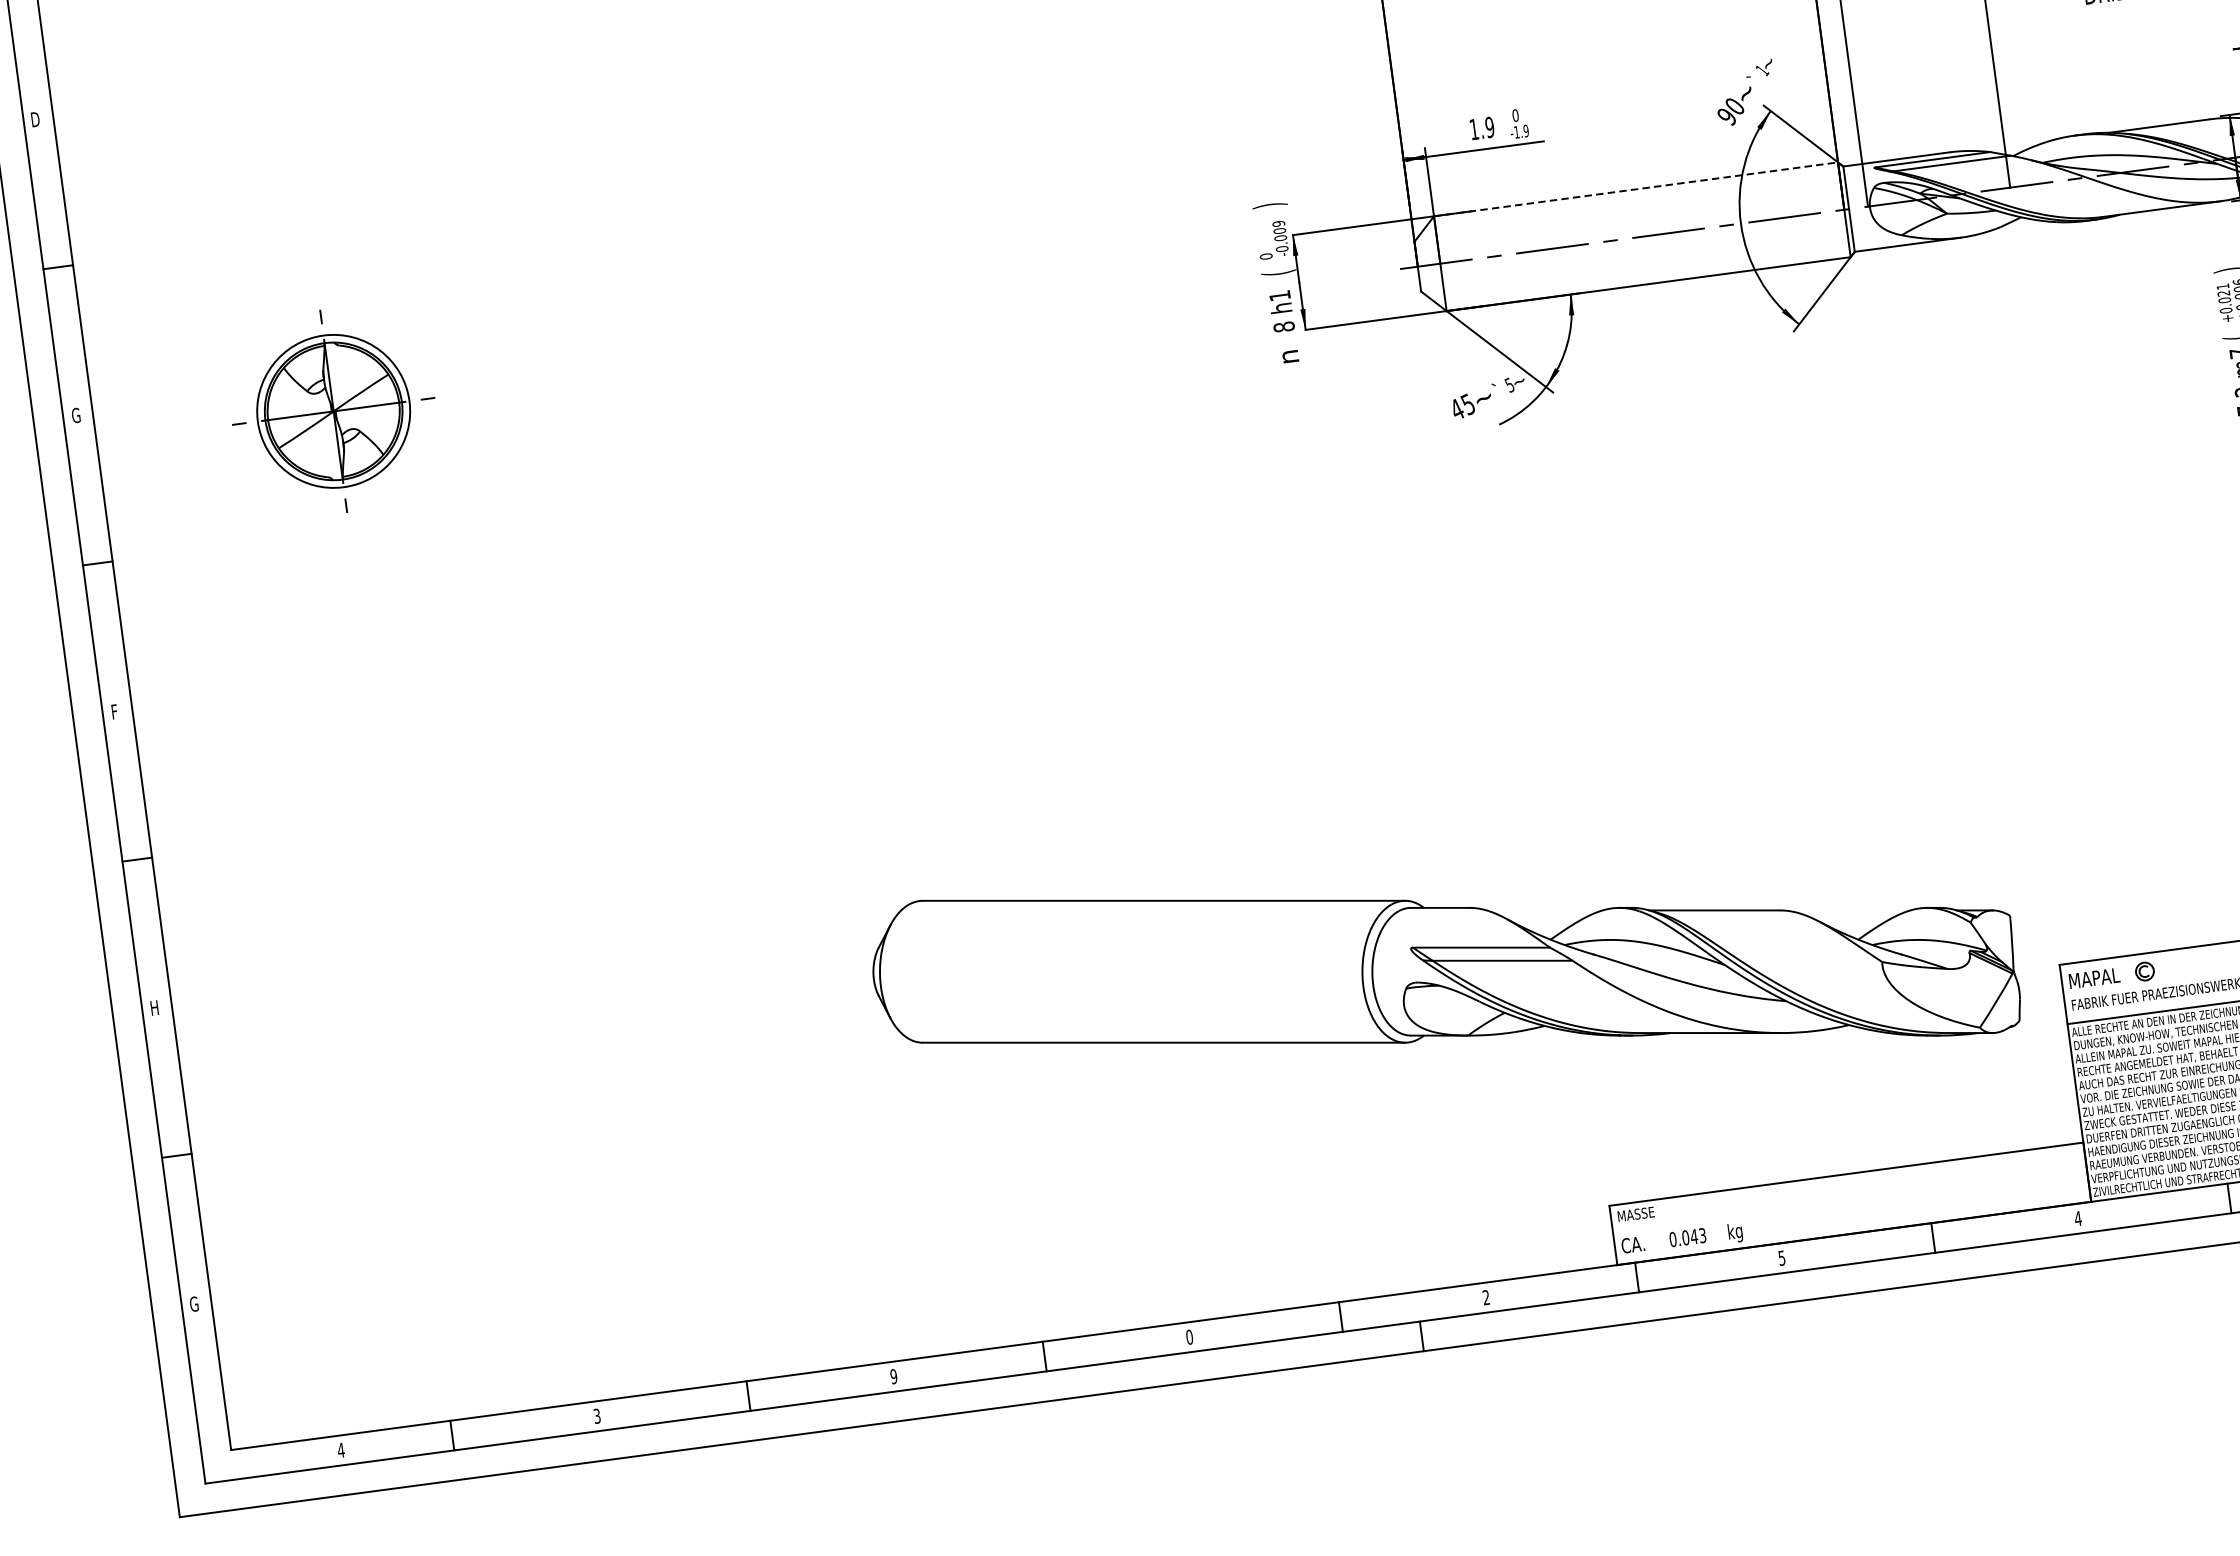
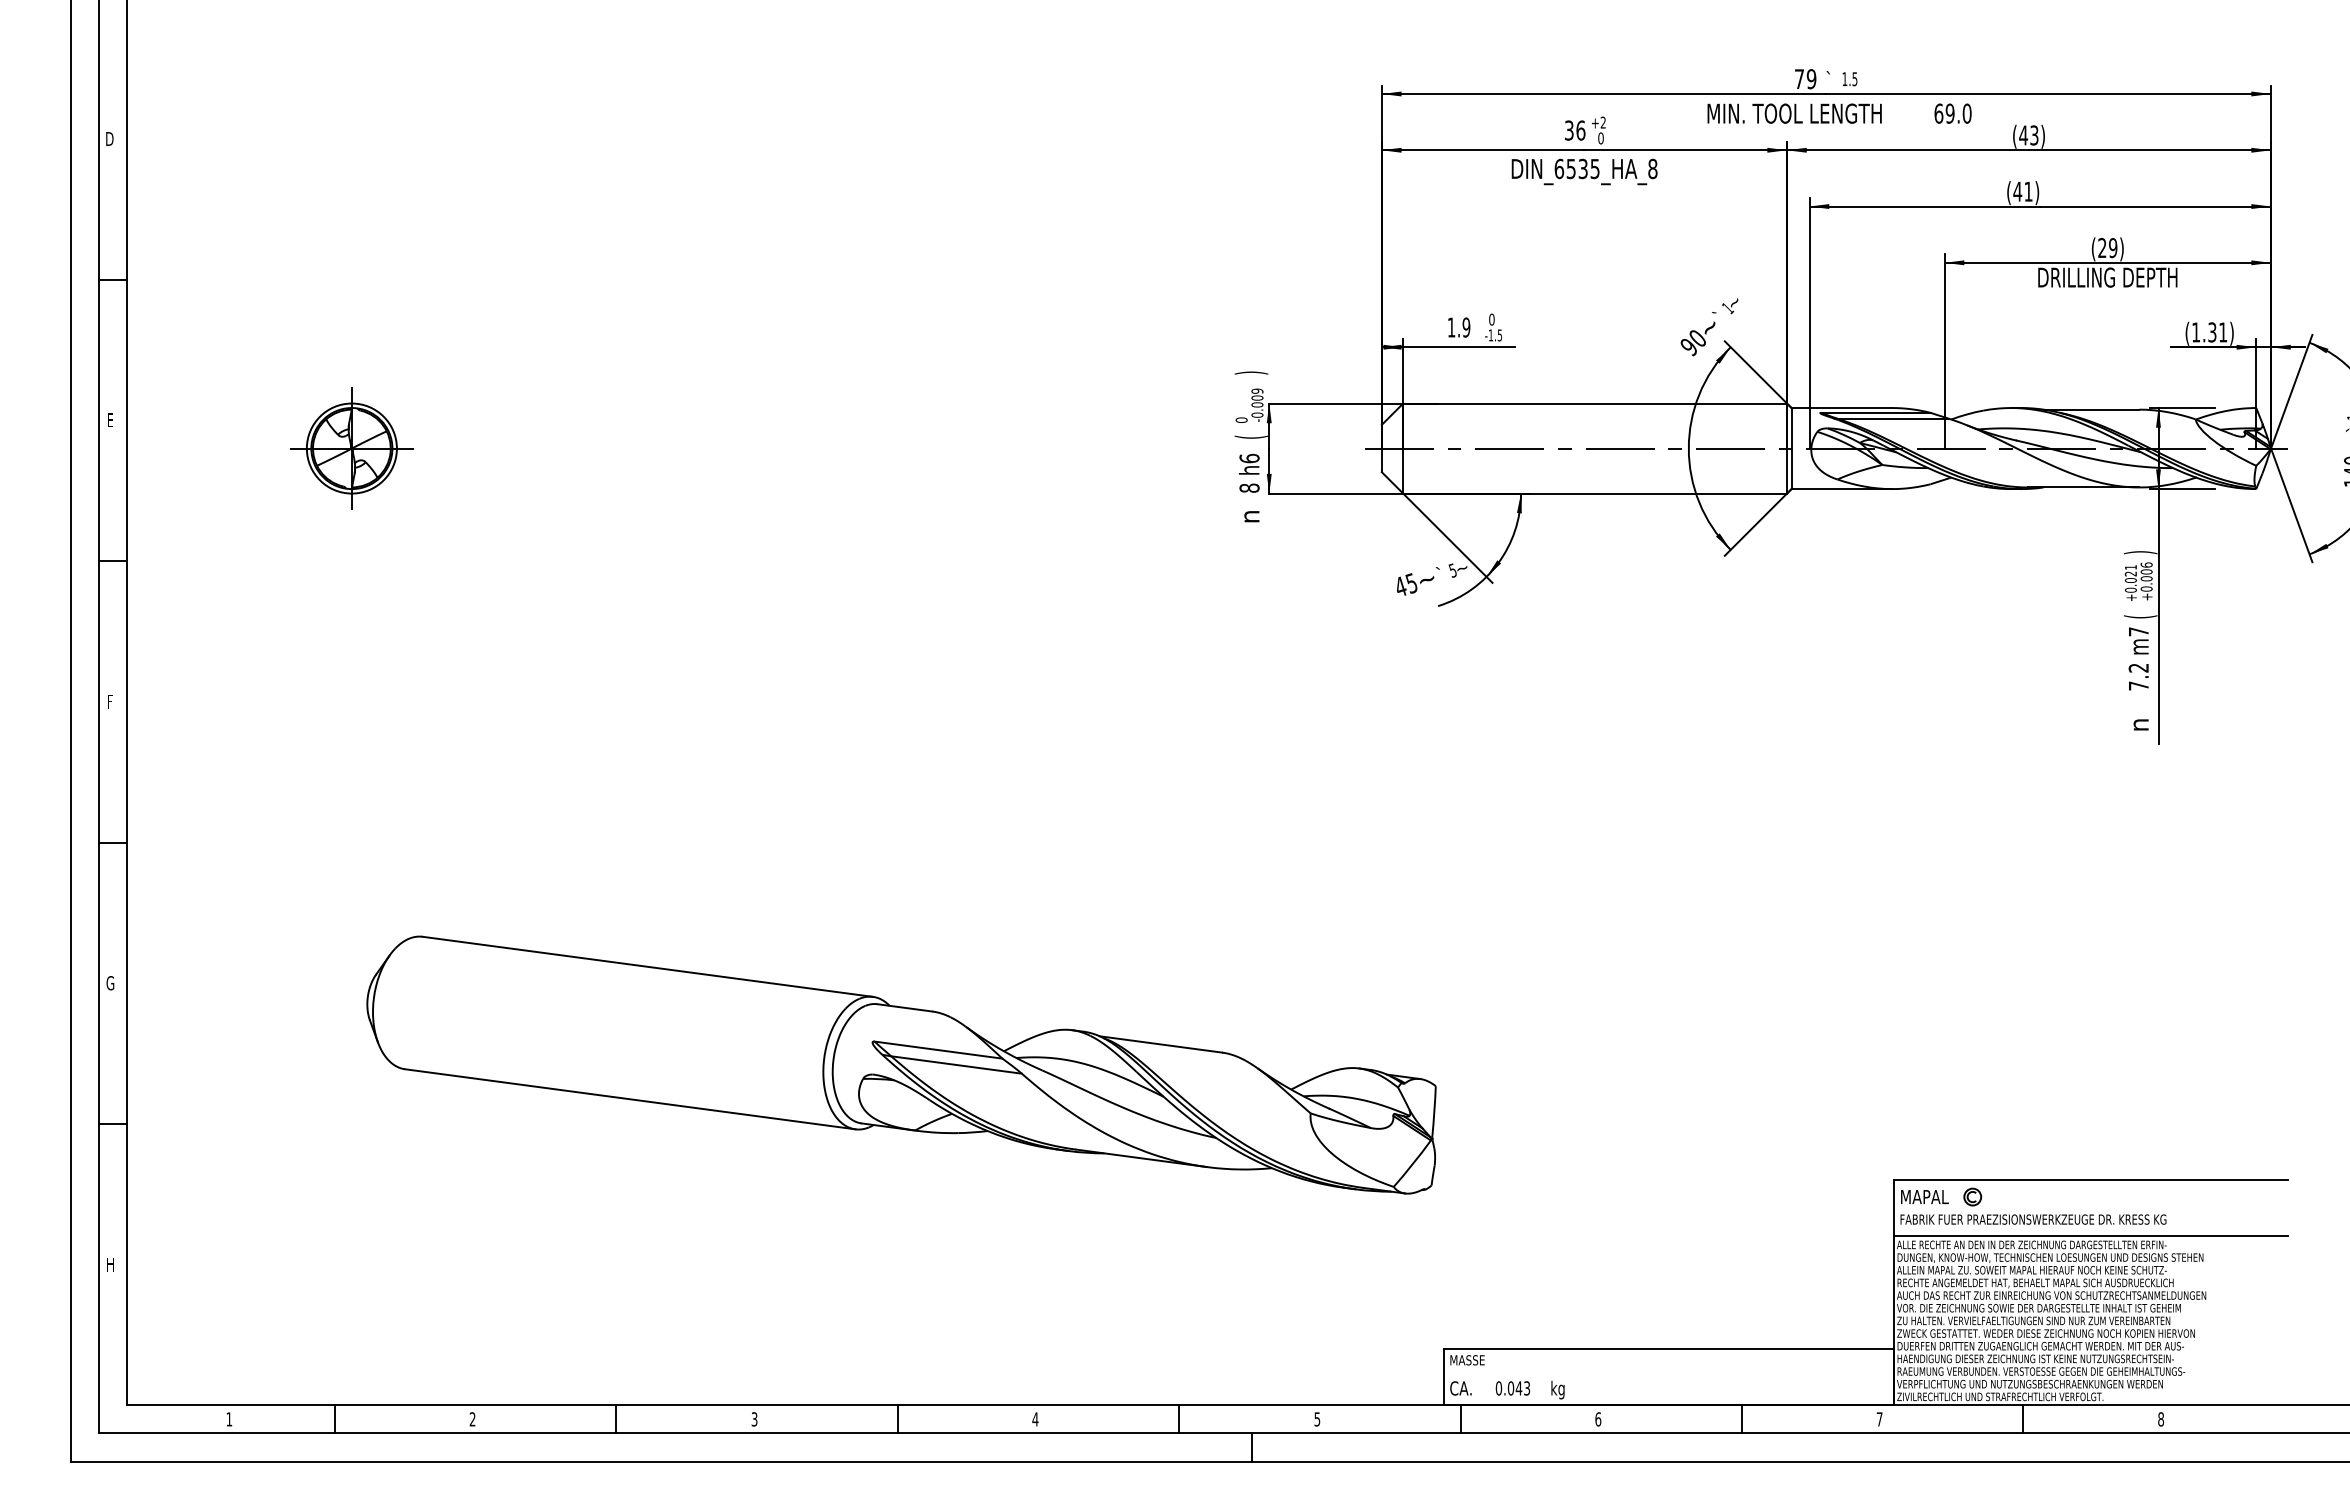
text: (1525, 131) -> (1499, 335), -1.9 -> -1.5
line: (1636, 189) -> (1595, 403), dashed -> solid
text: (1279, 295) -> (1249, 458), h1 -> h6
part: (333, 411) -> (351, 448), size x0.62
text: (75, 415) -> (110, 420), G -> E
part: (1444, 967) -> (901, 1064), moved
text: (154, 1008) -> (110, 983), H -> G
text: (2078, 1218) -> (1879, 1419), 4 -> 7
text: (1782, 1258) -> (1598, 1419), 5 -> 6
text: (1486, 1297) -> (1317, 1419), 2 -> 5
text: (194, 1304) -> (110, 1264), G -> H
text: (1189, 1337) -> (1035, 1419), 0 -> 4
text: (893, 1376) -> (754, 1419), 9 -> 3
text: (597, 1416) -> (472, 1419), 3 -> 2
text: (341, 1450) -> (229, 1419), 4 -> 1

